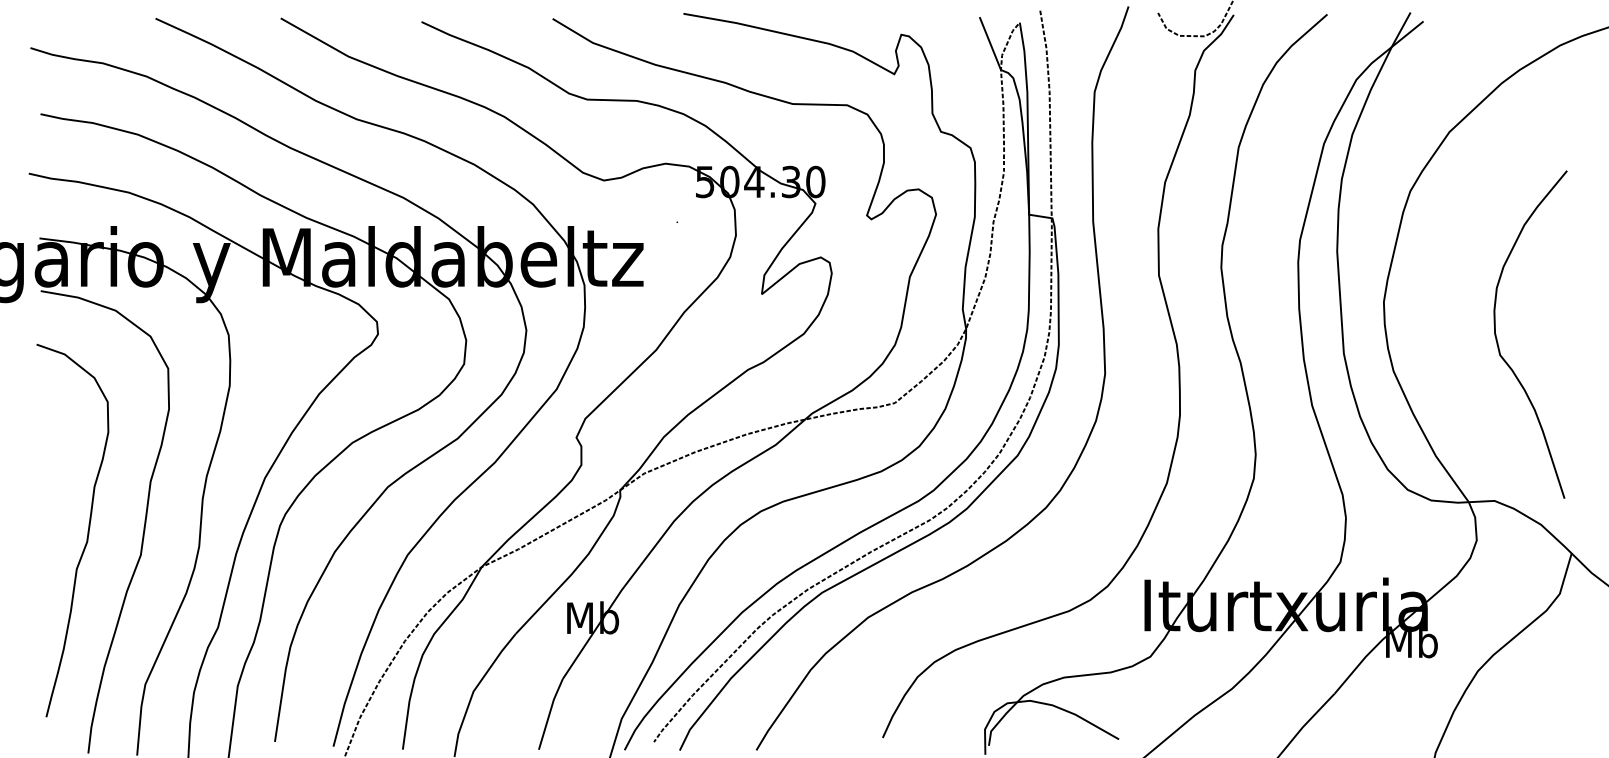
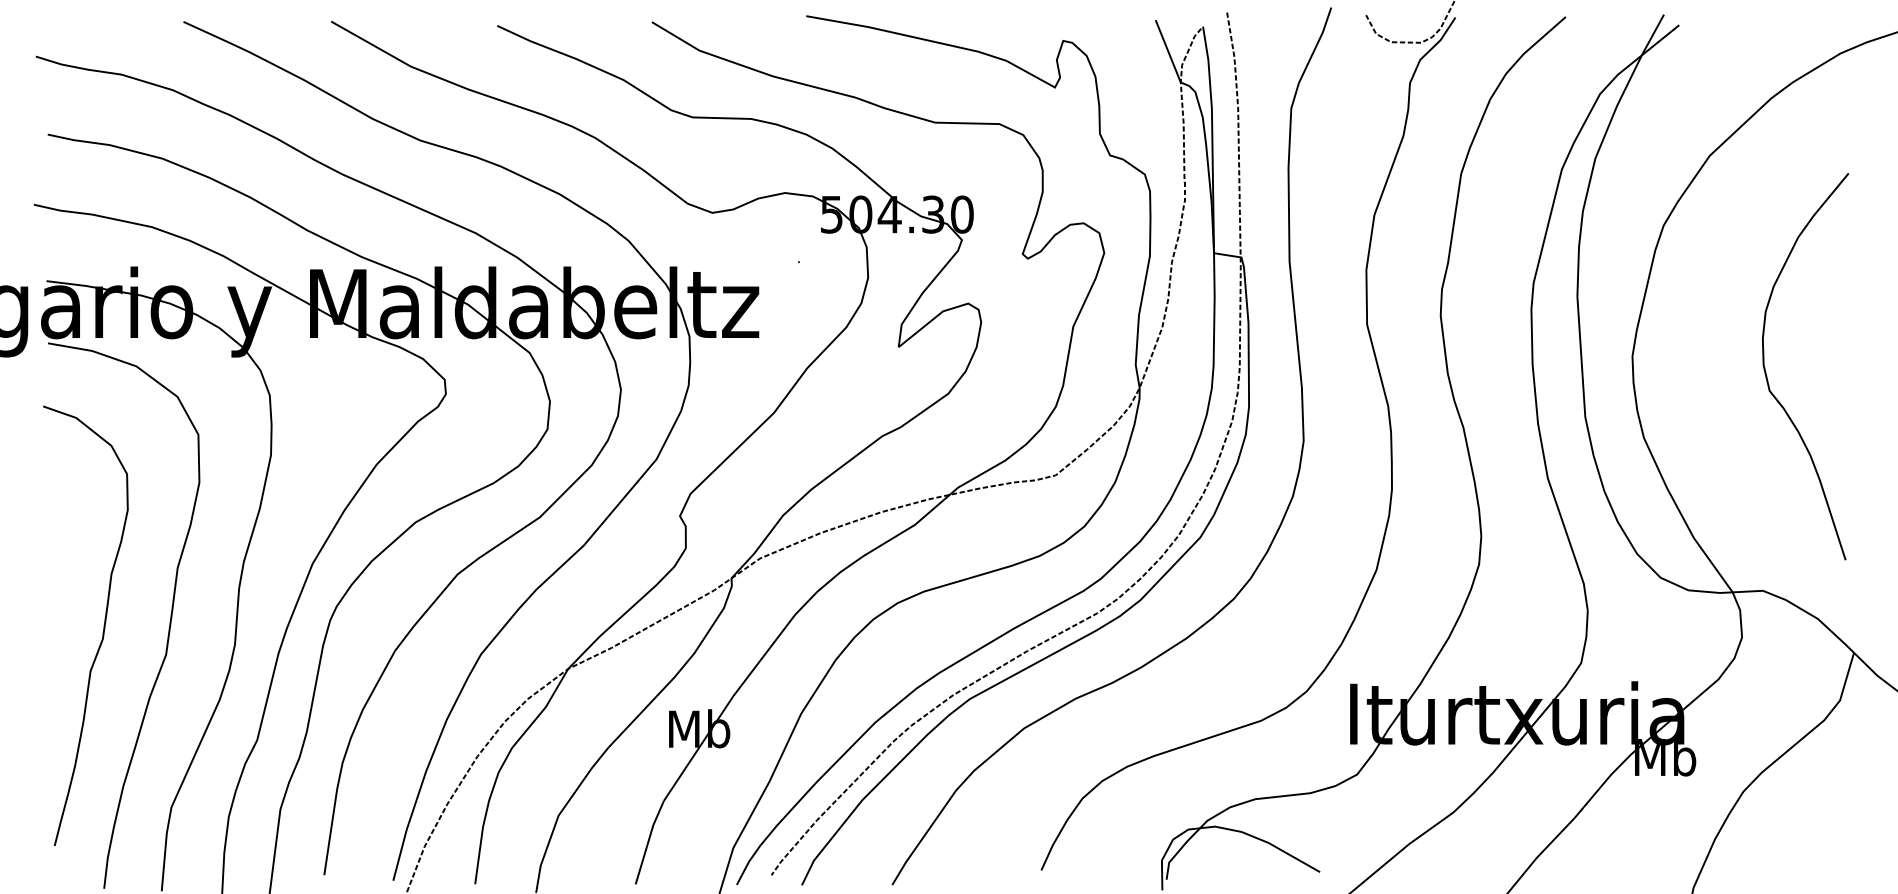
curve: (1498, 342) -> (1767, 376), moved

